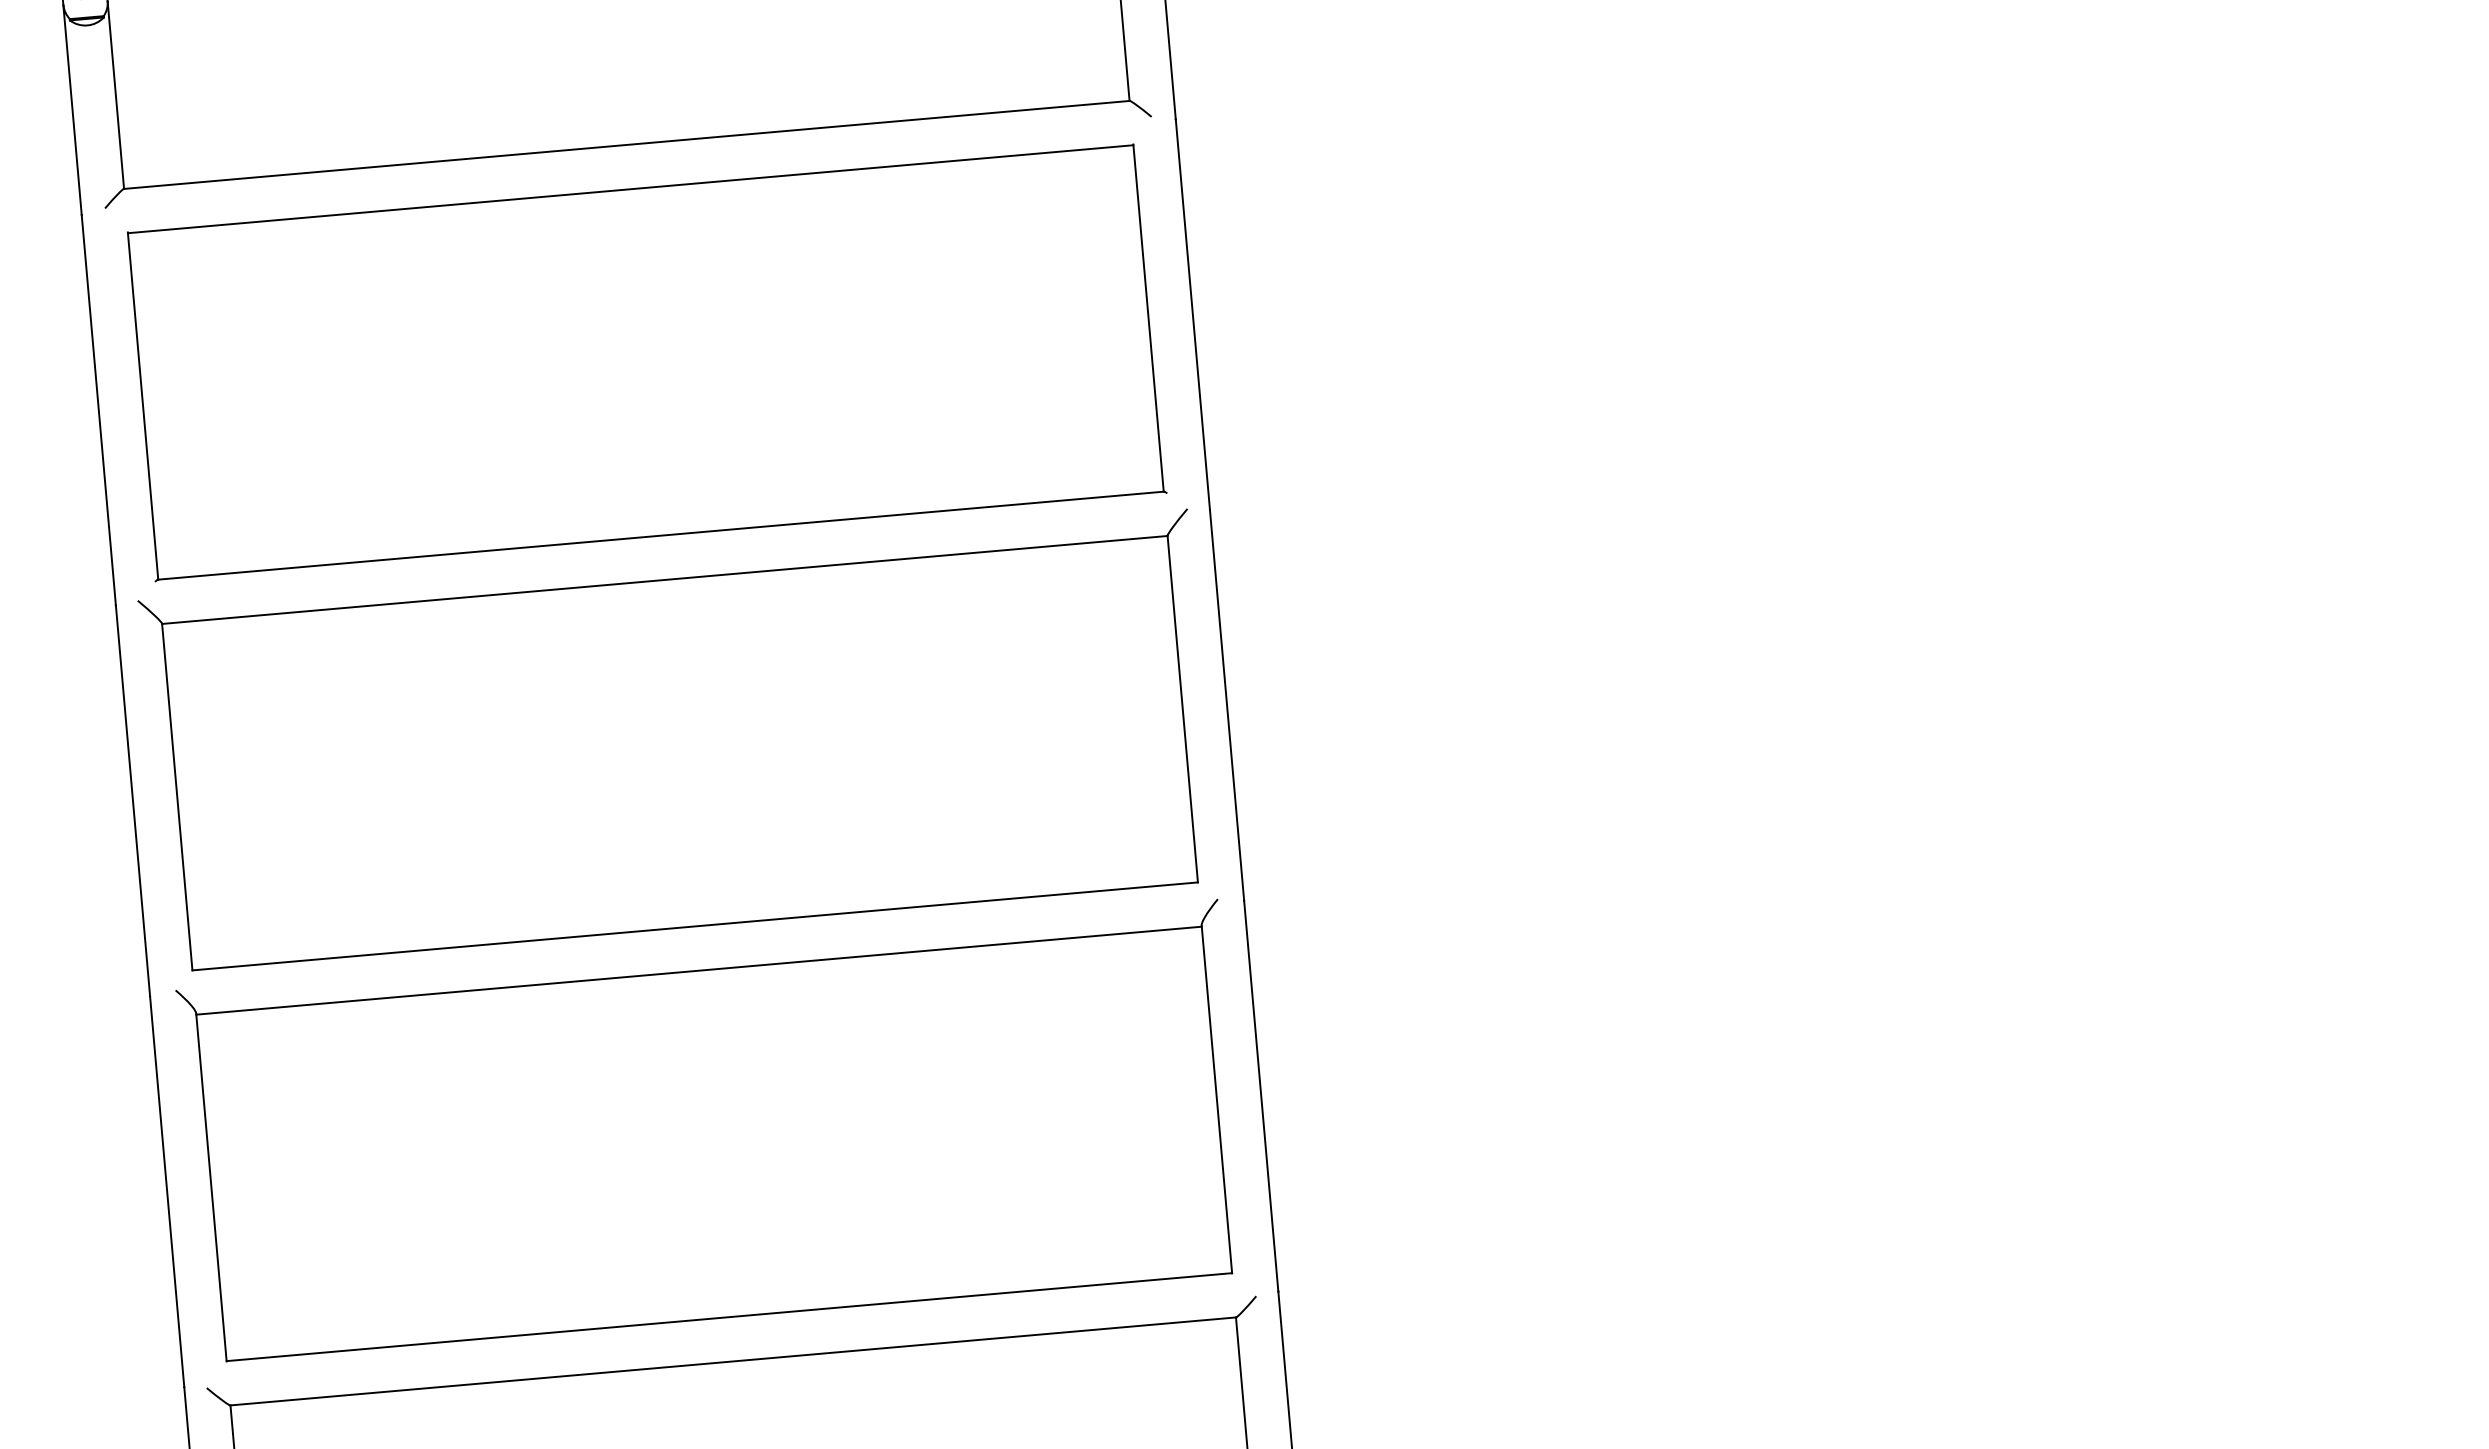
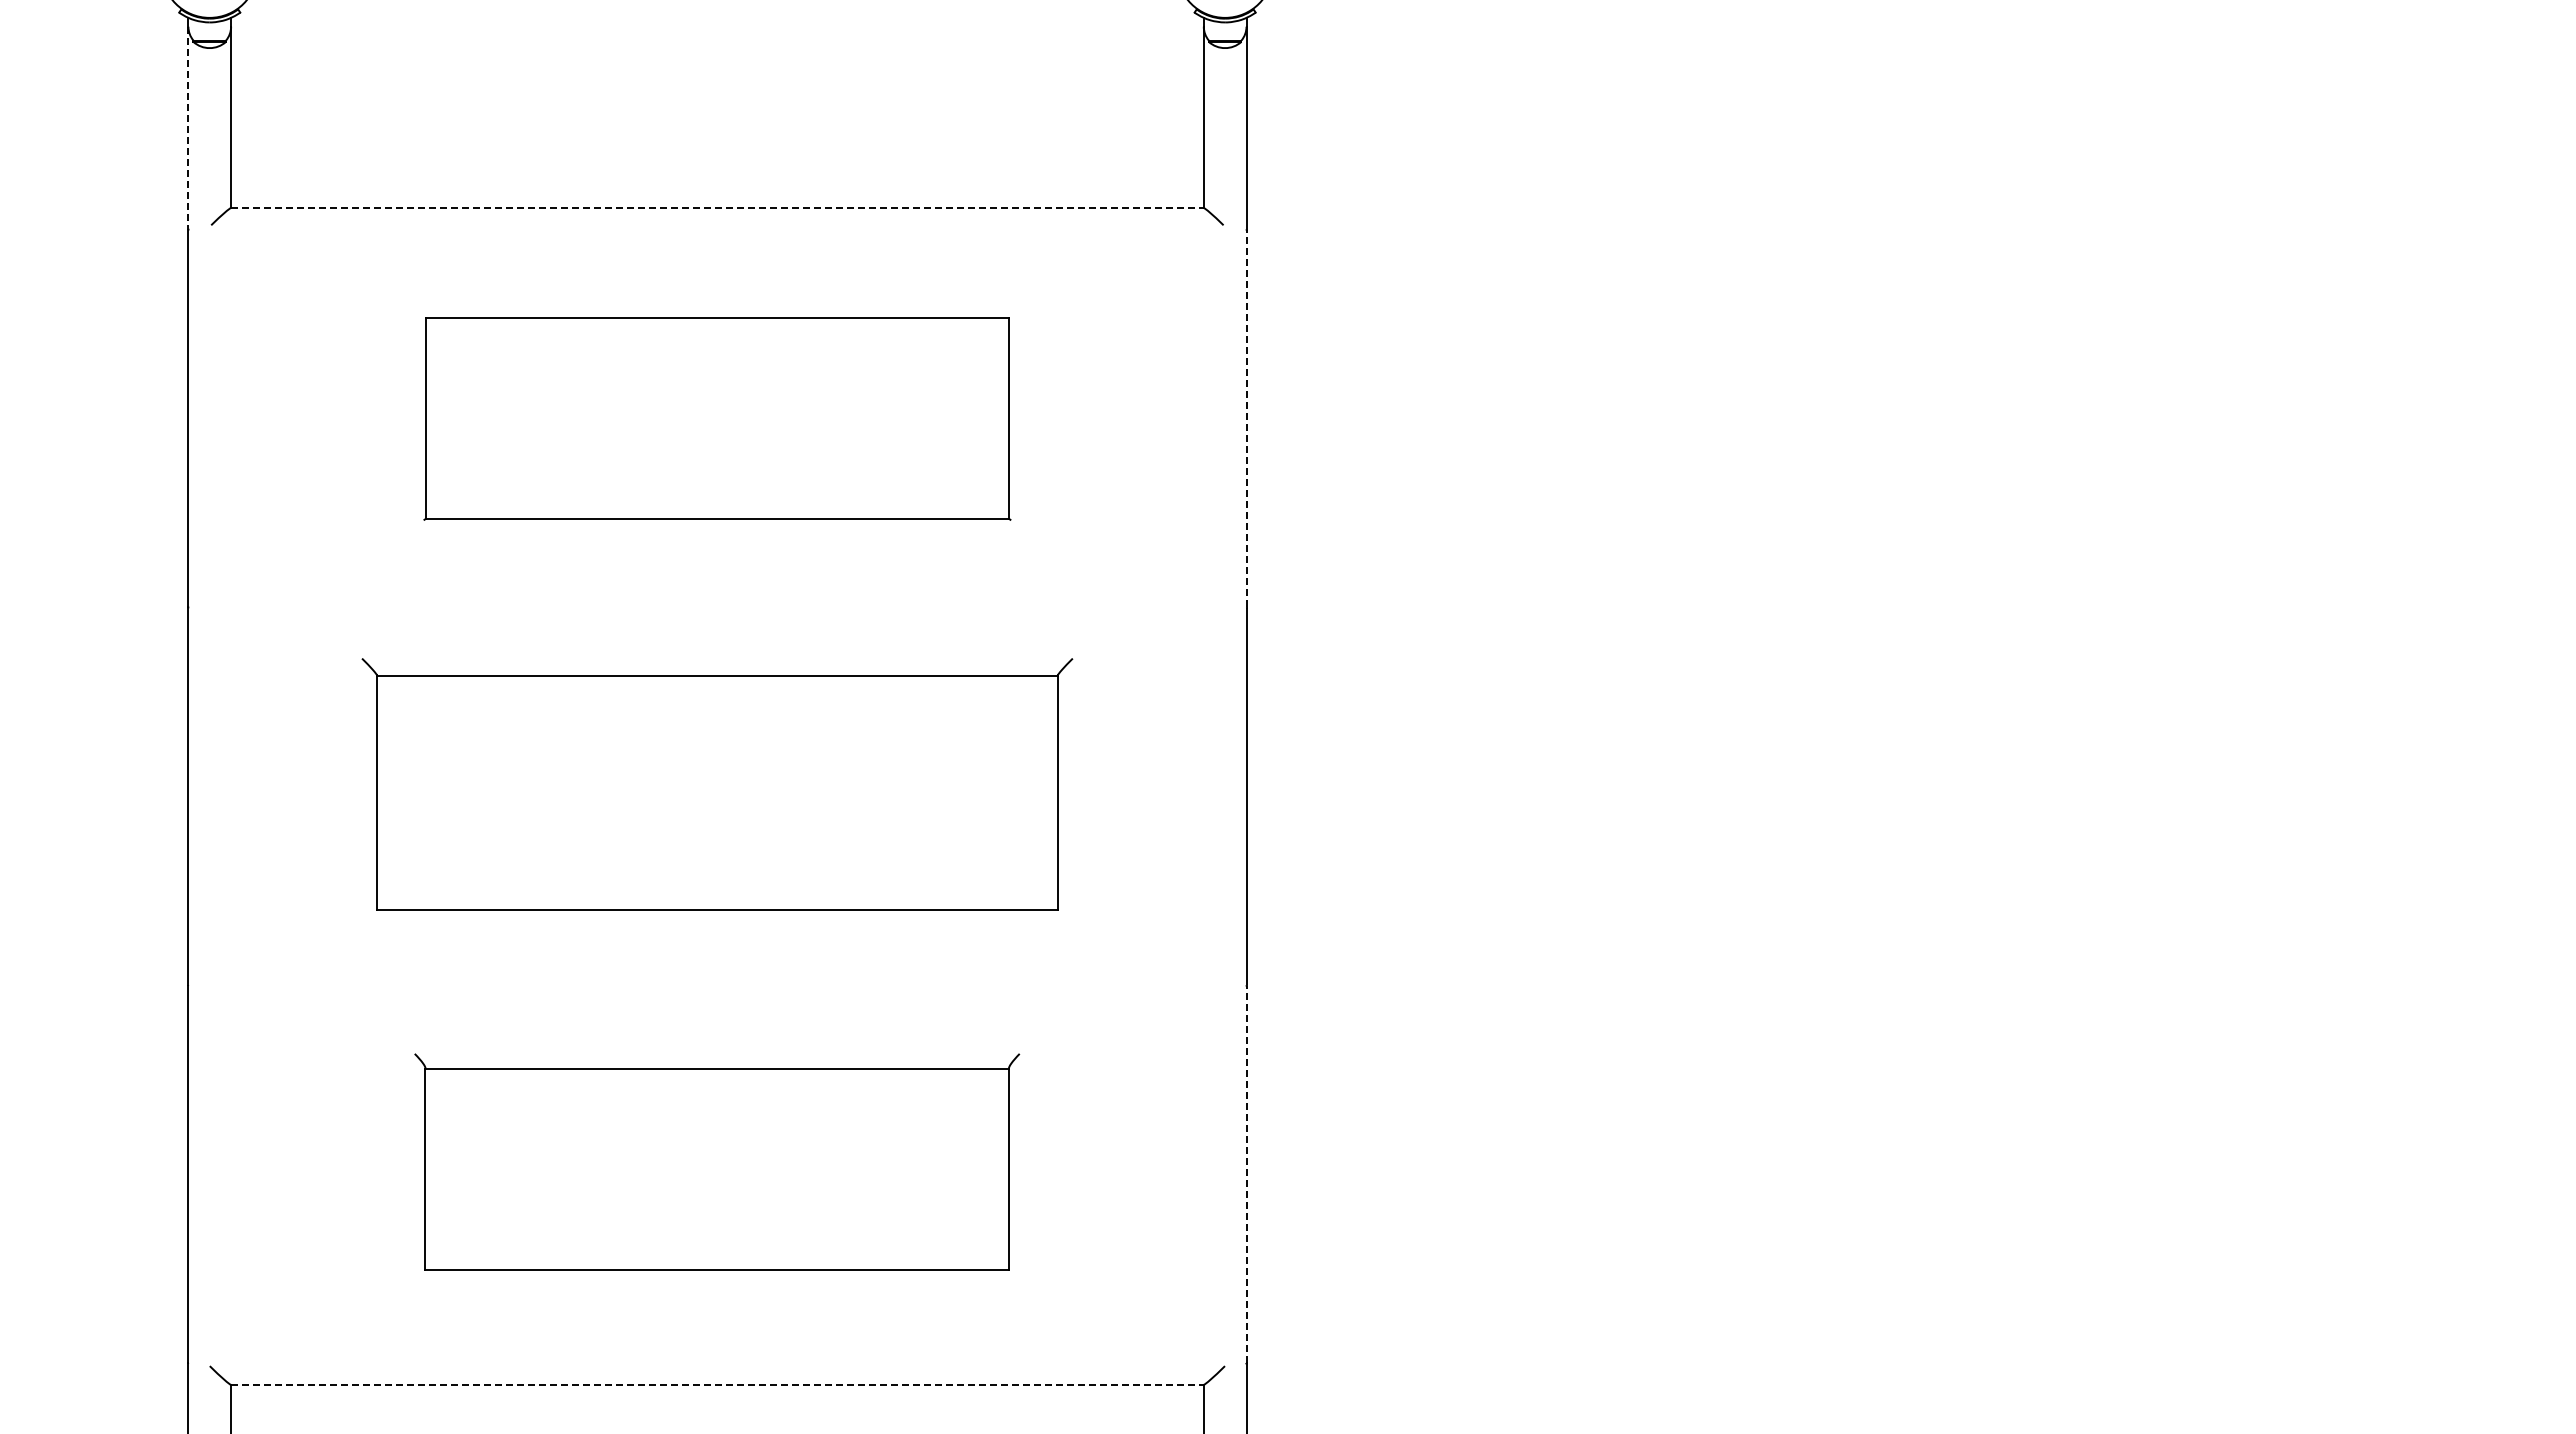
line: (72, 110) -> (188, 128), solid -> dashed
line: (626, 145) -> (717, 208), solid -> dashed
line: (1192, 314) -> (1246, 418), solid -> dashed
part: (645, 362) -> (717, 418), size x0.6
part: (679, 740) -> (717, 784), size x0.7
line: (1261, 1096) -> (1246, 1174), solid -> dashed
part: (712, 1130) -> (716, 1161), size x0.6
line: (733, 1361) -> (717, 1384), solid -> dashed

